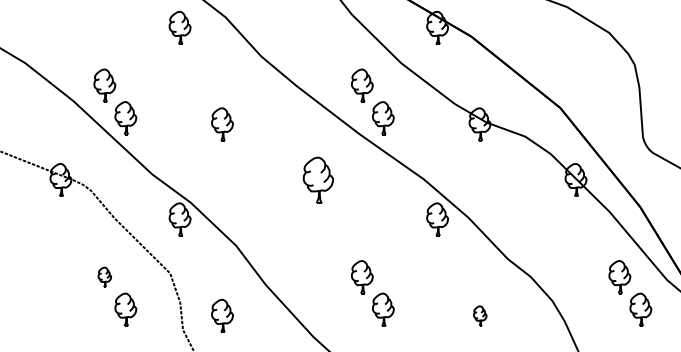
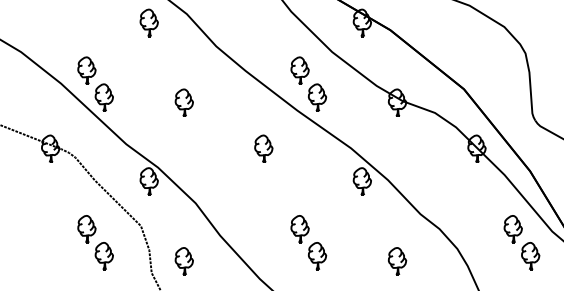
part: (318, 179) -> (263, 148), size x0.71
part: (104, 277) -> (86, 229), size x1.67
part: (480, 316) -> (397, 261), size x1.67

